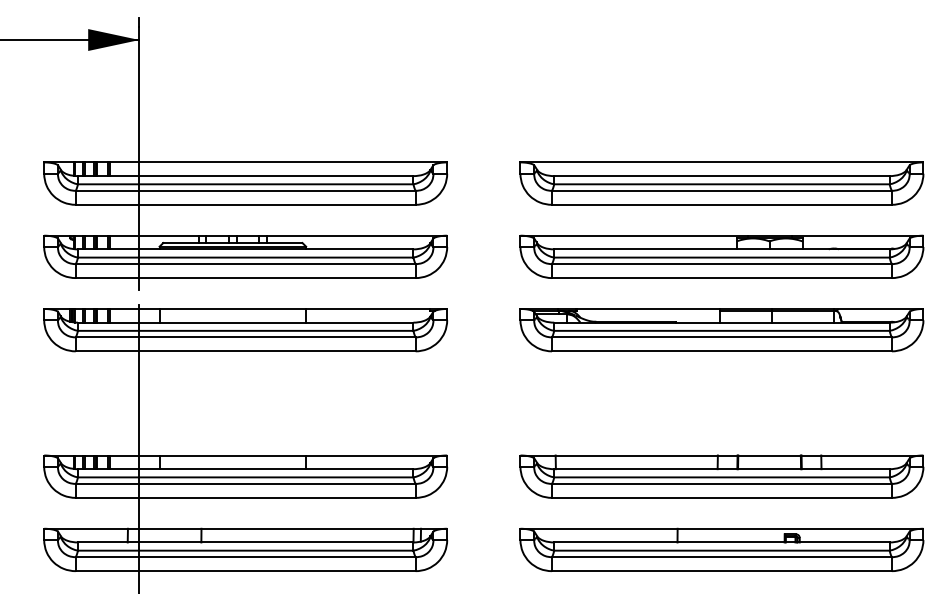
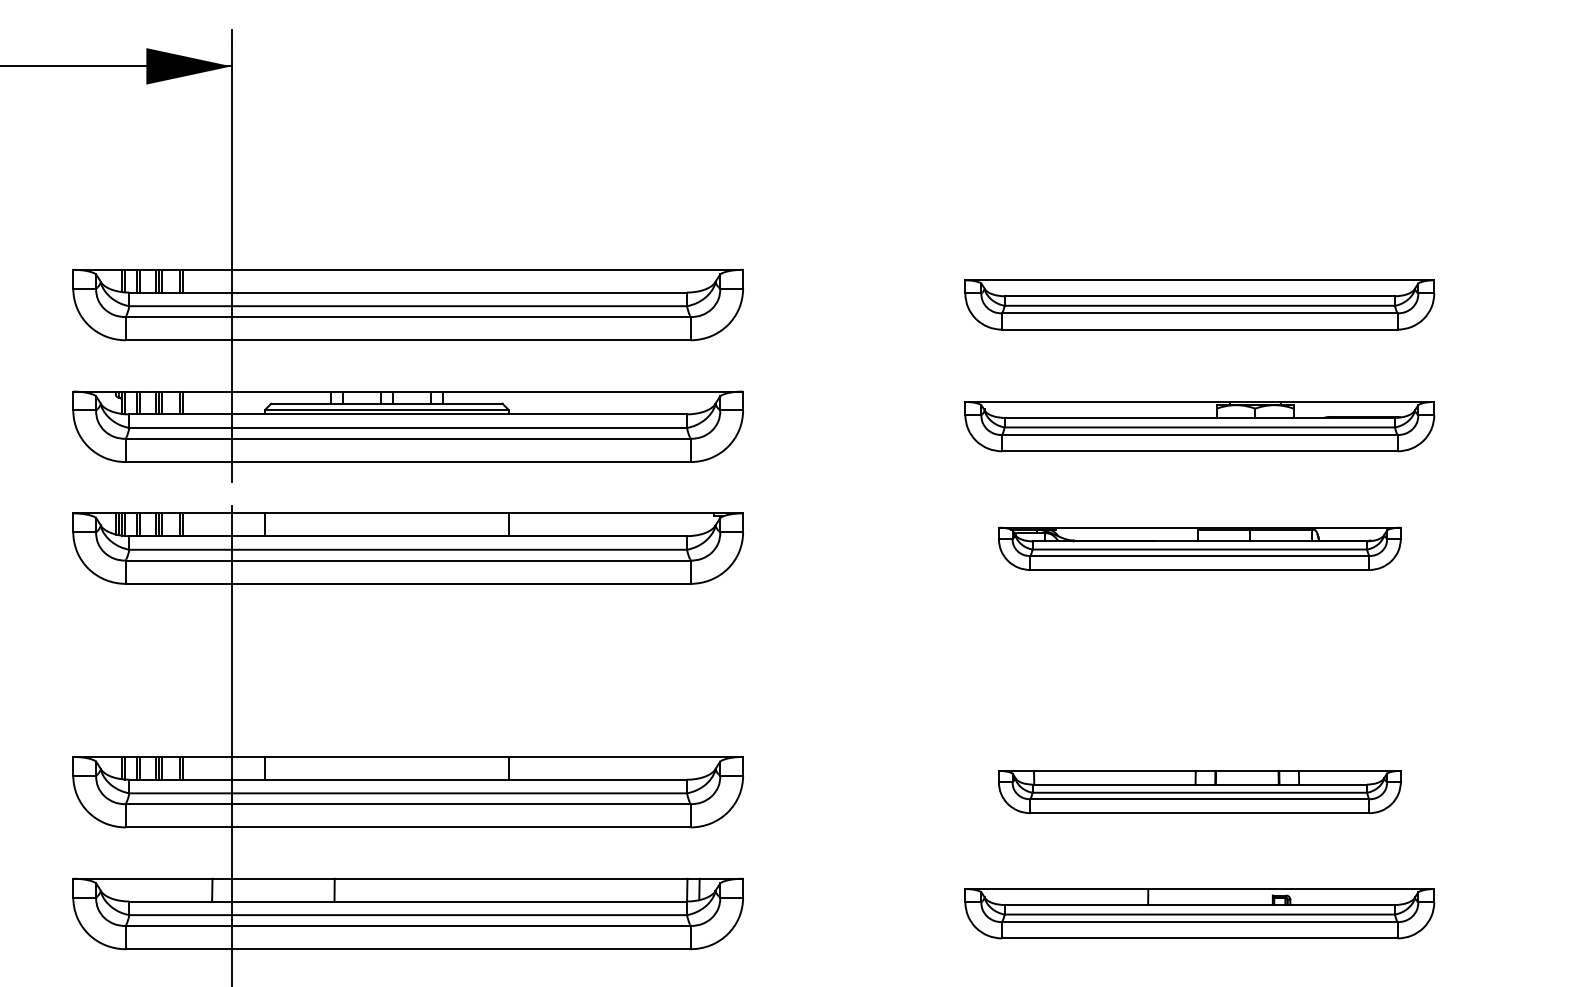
part: (721, 183) -> (1199, 304), size x0.7
part: (721, 256) -> (1199, 426), size x0.7
part: (721, 330) -> (1199, 549), size x0.6
part: (721, 476) -> (1199, 791), size x0.6
part: (721, 549) -> (1199, 913), size x0.7

